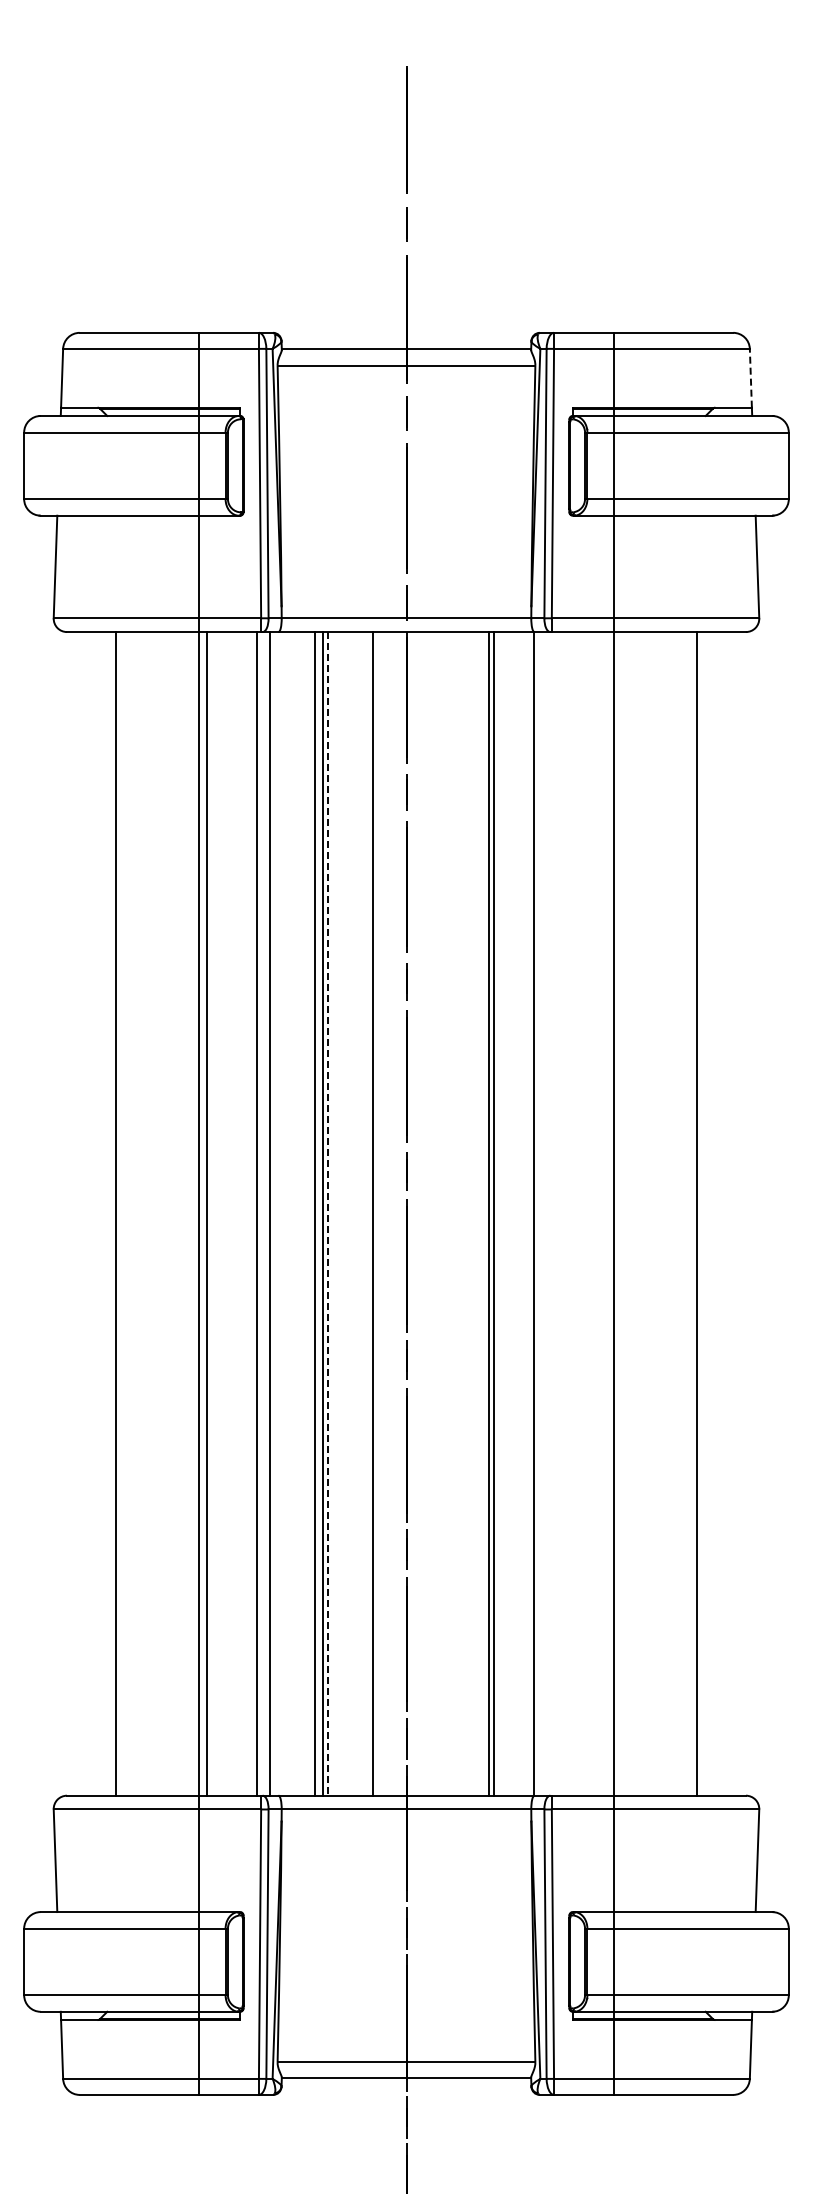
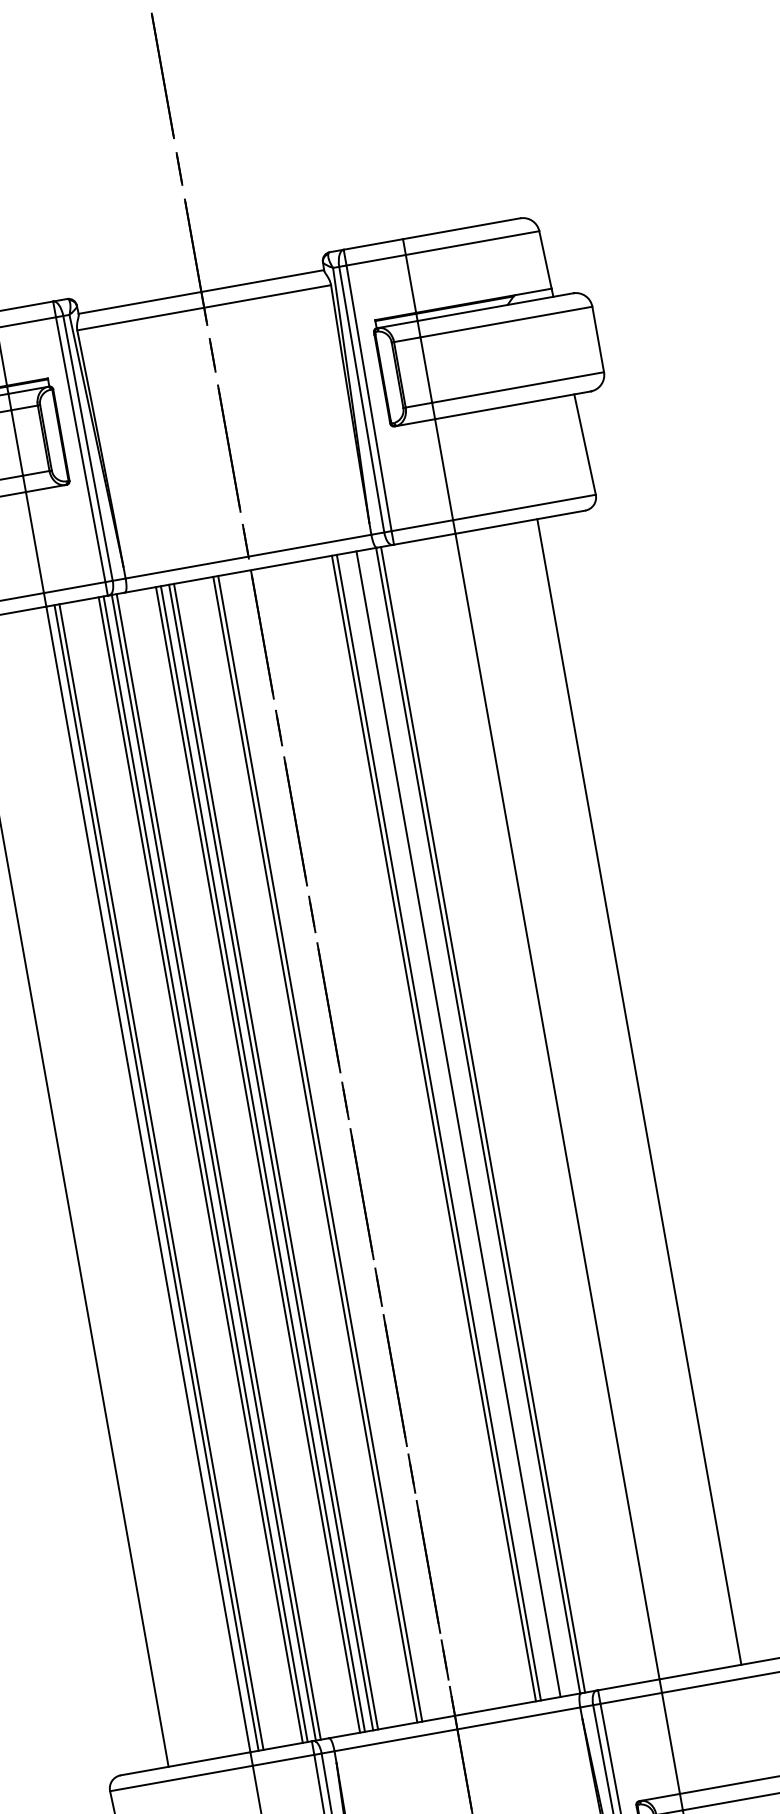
line: (750, 377) -> (544, 259), dashed -> solid
line: (212, 1213) -> (161, 1176), added
line: (251, 1213) -> (200, 1169), added
line: (265, 1213) -> (214, 1167), added
line: (310, 1213) -> (258, 1159), added
line: (328, 1213) -> (276, 1156), dashed -> solid
line: (368, 1213) -> (315, 1149), added
line: (513, 1213) -> (458, 1123), added
line: (538, 1213) -> (482, 1119), added

